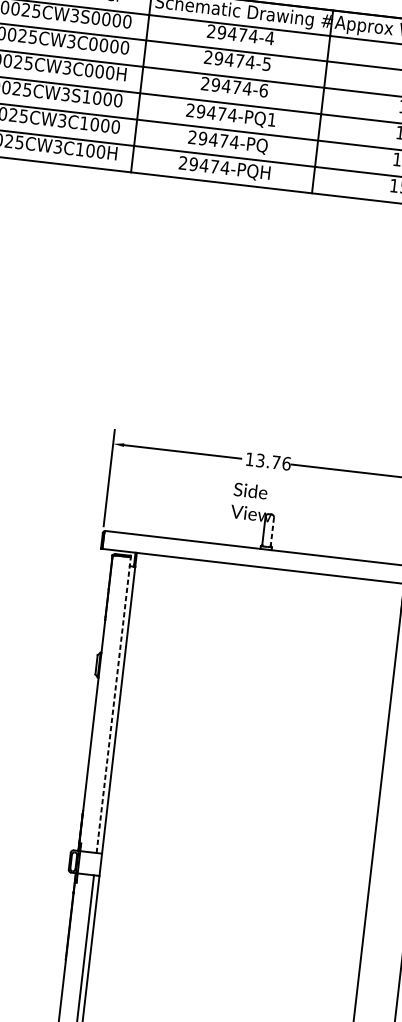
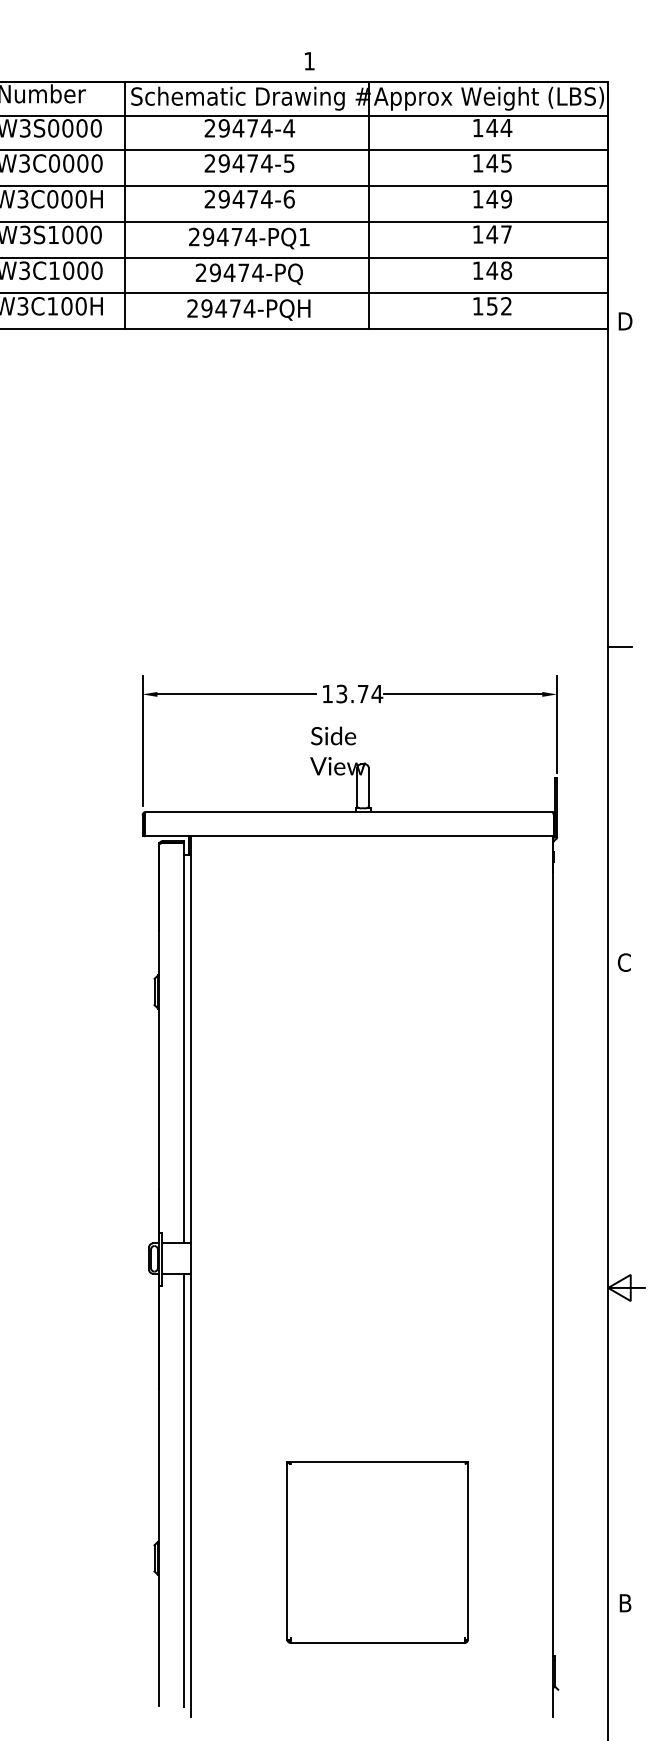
text: (286, 463) -> (377, 693), 13.76 -> 13.74
line: (272, 531) -> (368, 786), dashed -> solid
line: (113, 705) -> (183, 1043), dashed -> solid

